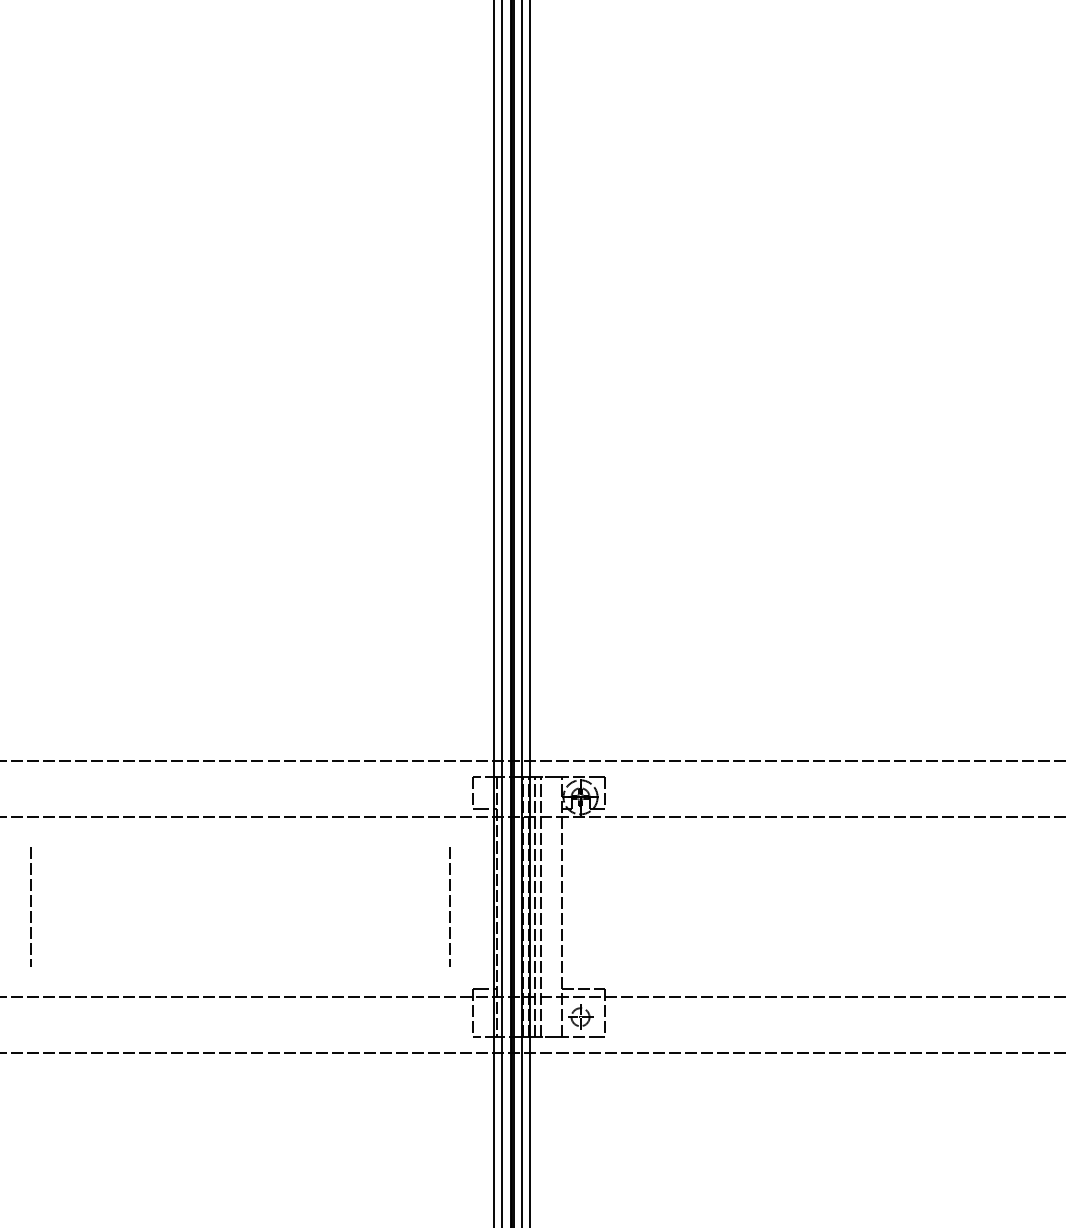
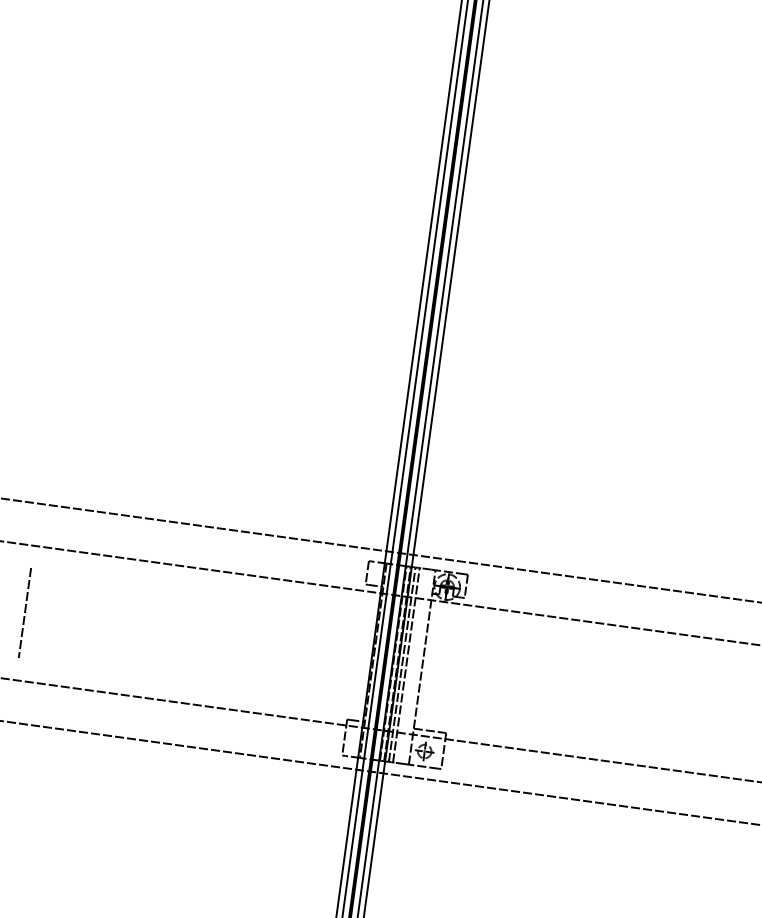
line: (449, 906) -> (338, 655), removed

